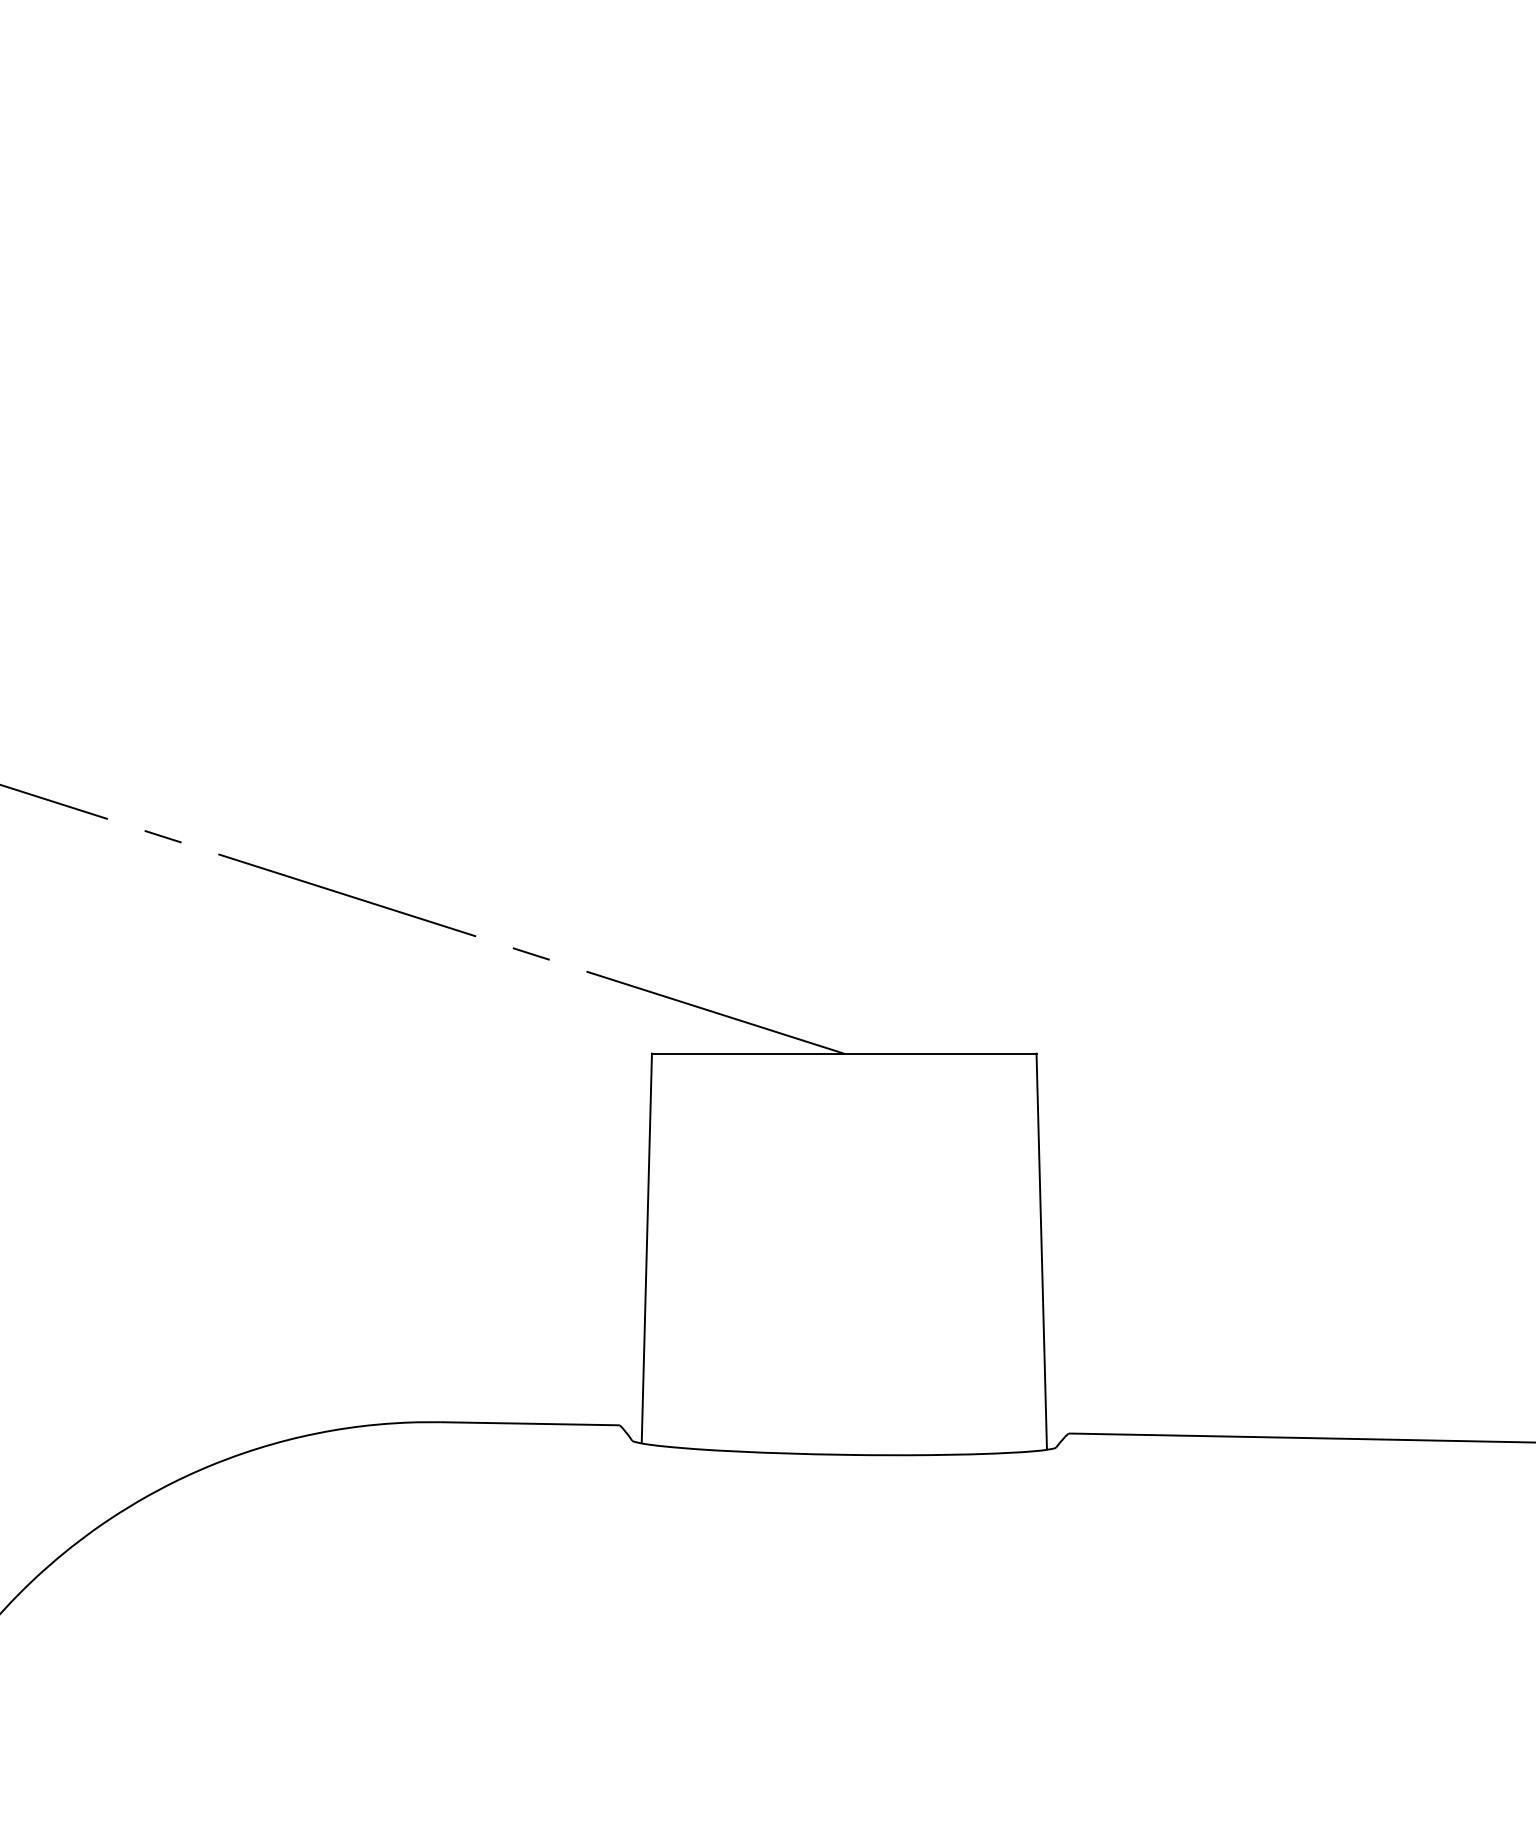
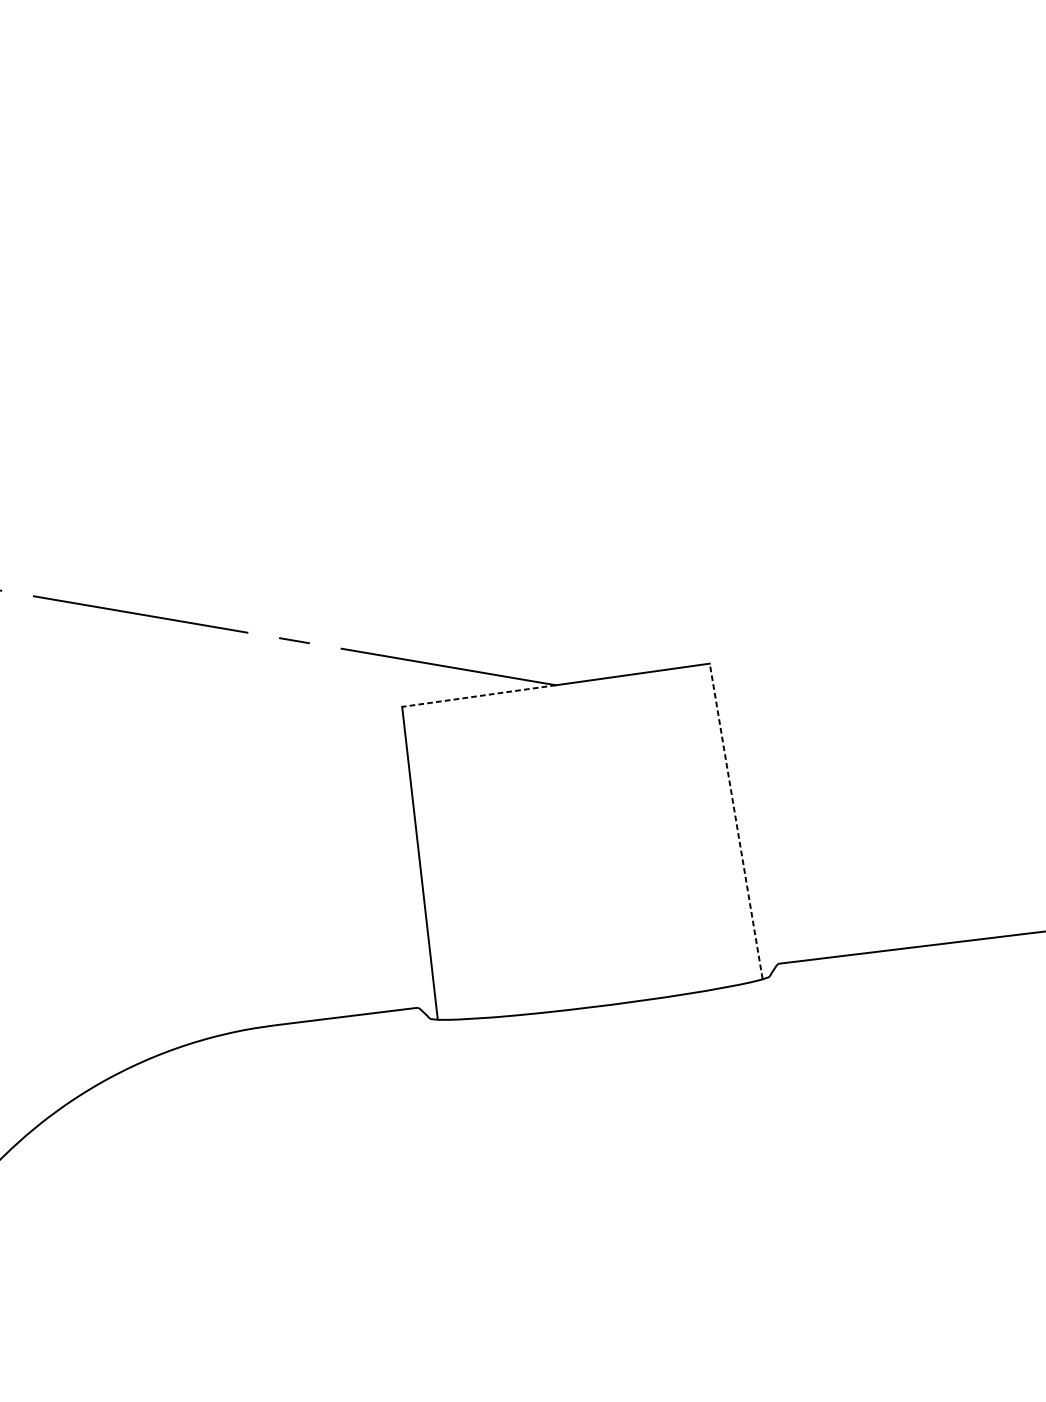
line: (747, 1053) -> (478, 695), solid -> dashed
line: (1041, 1251) -> (735, 821), solid -> dashed

